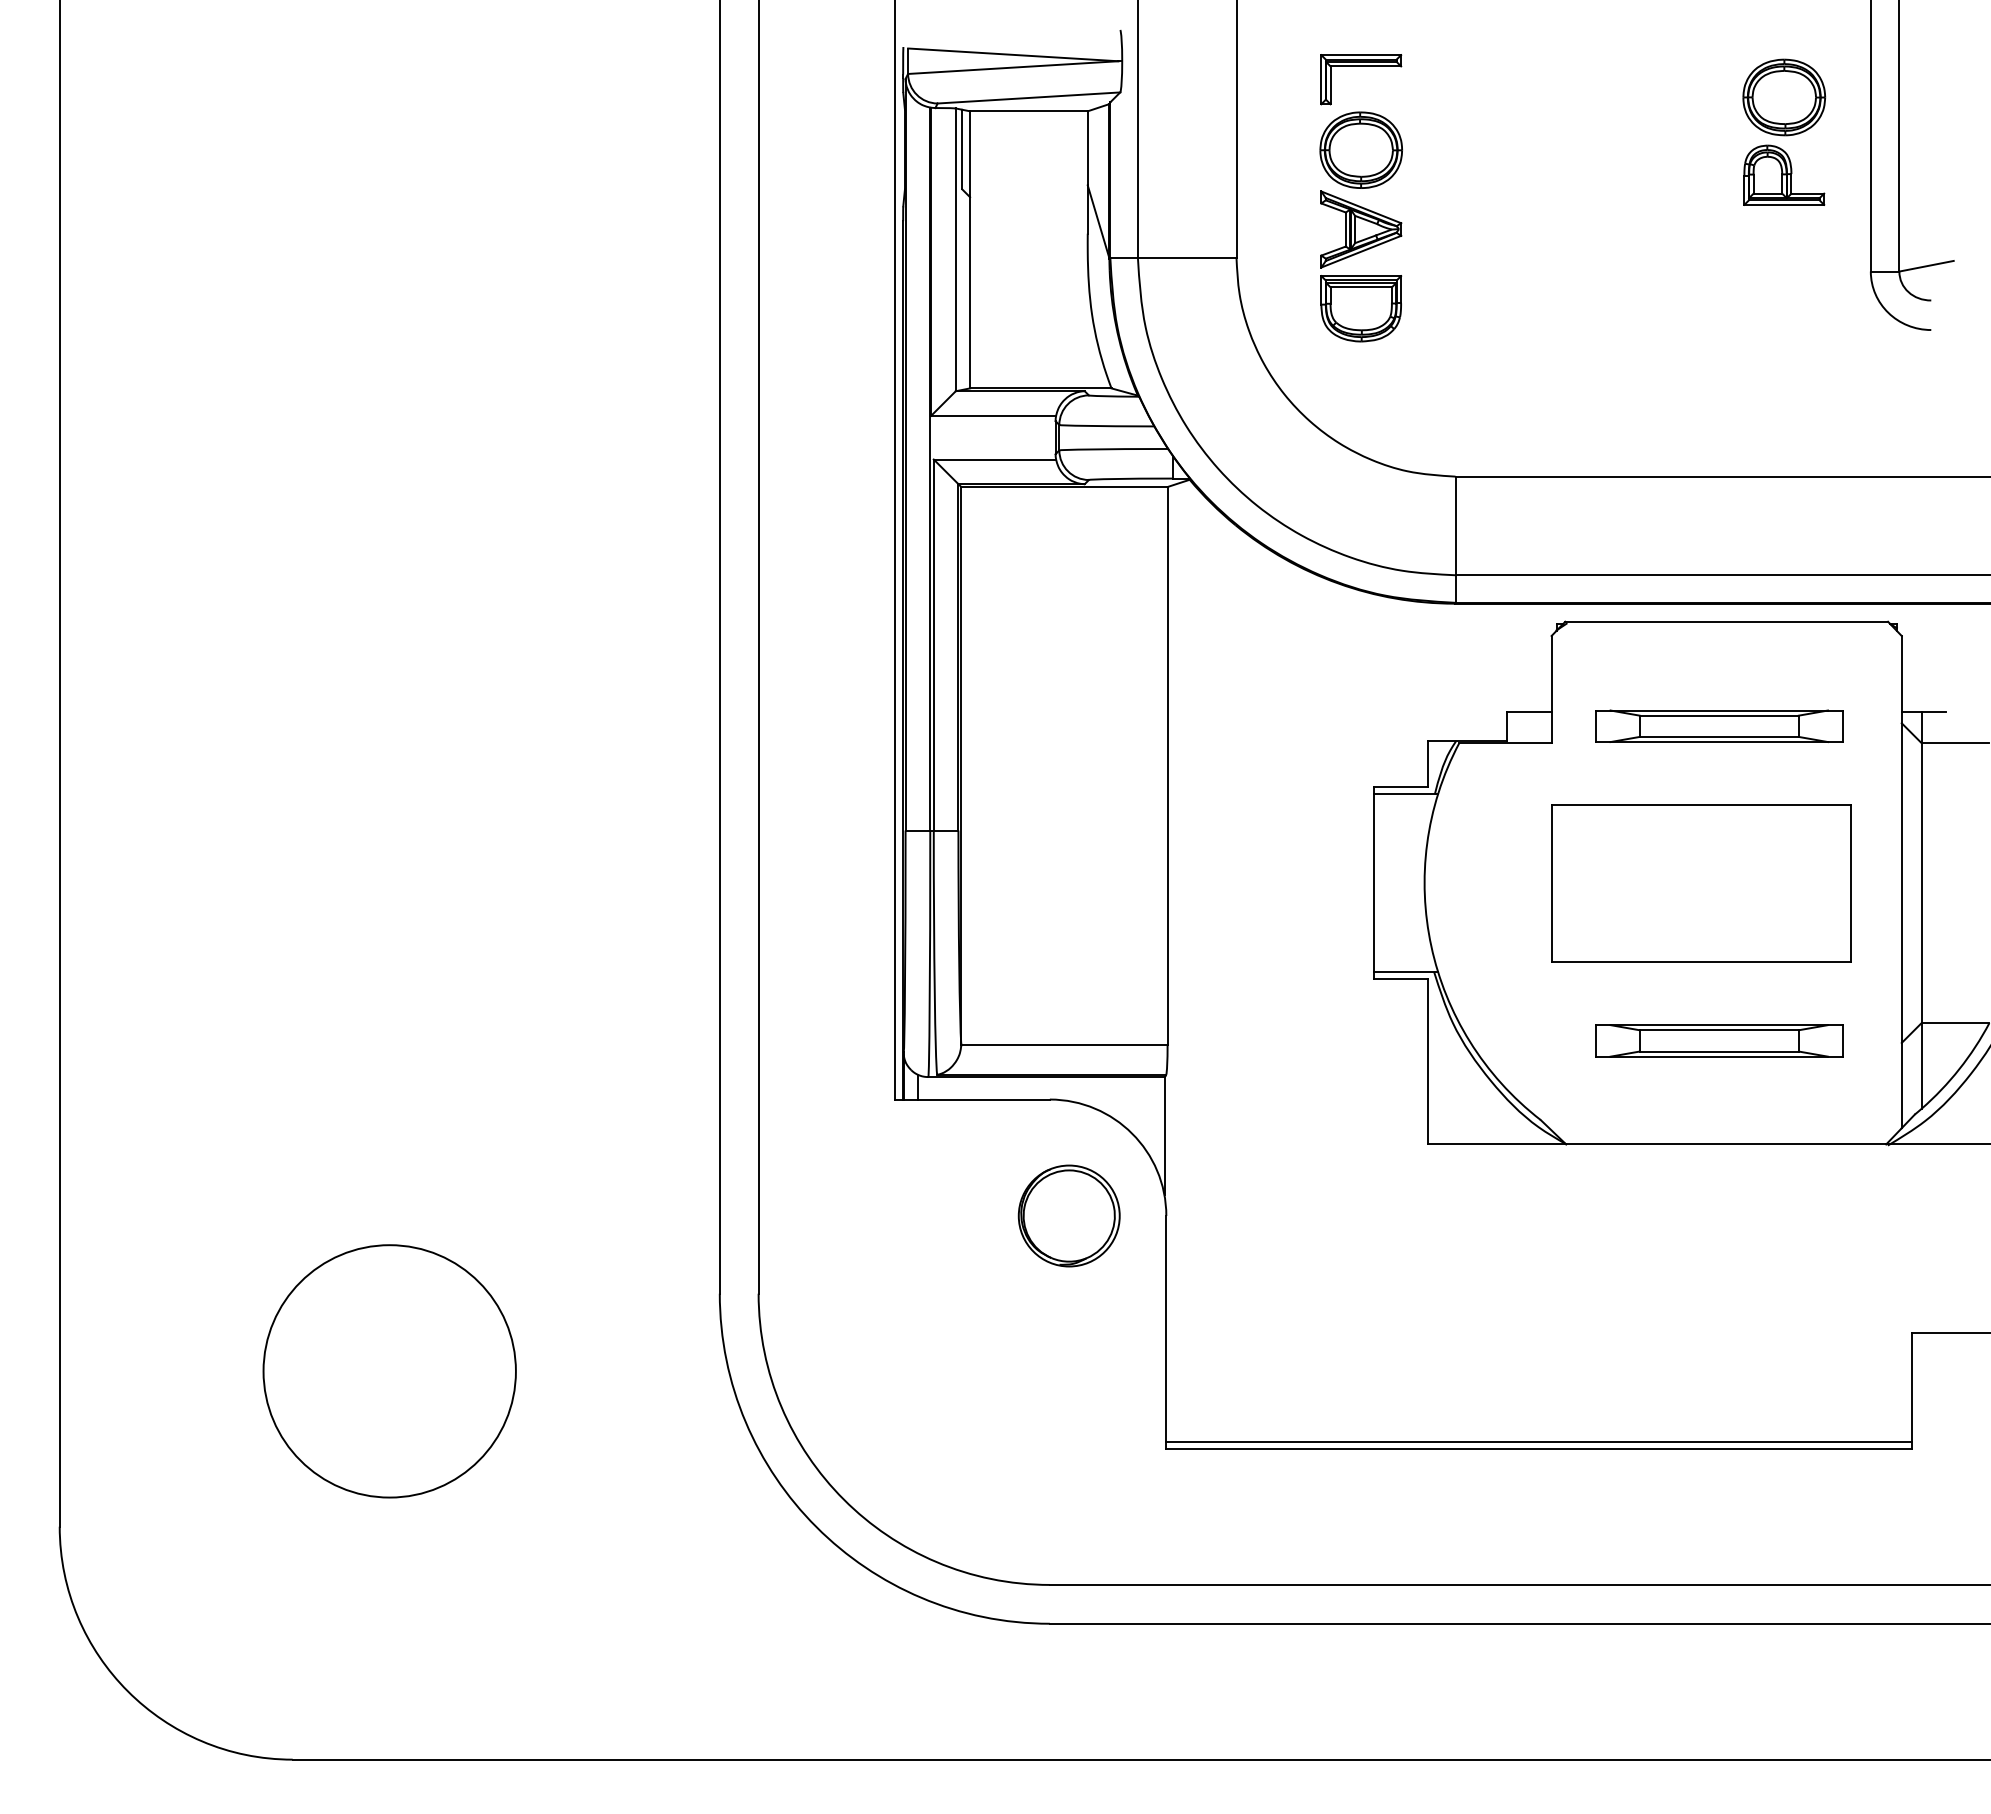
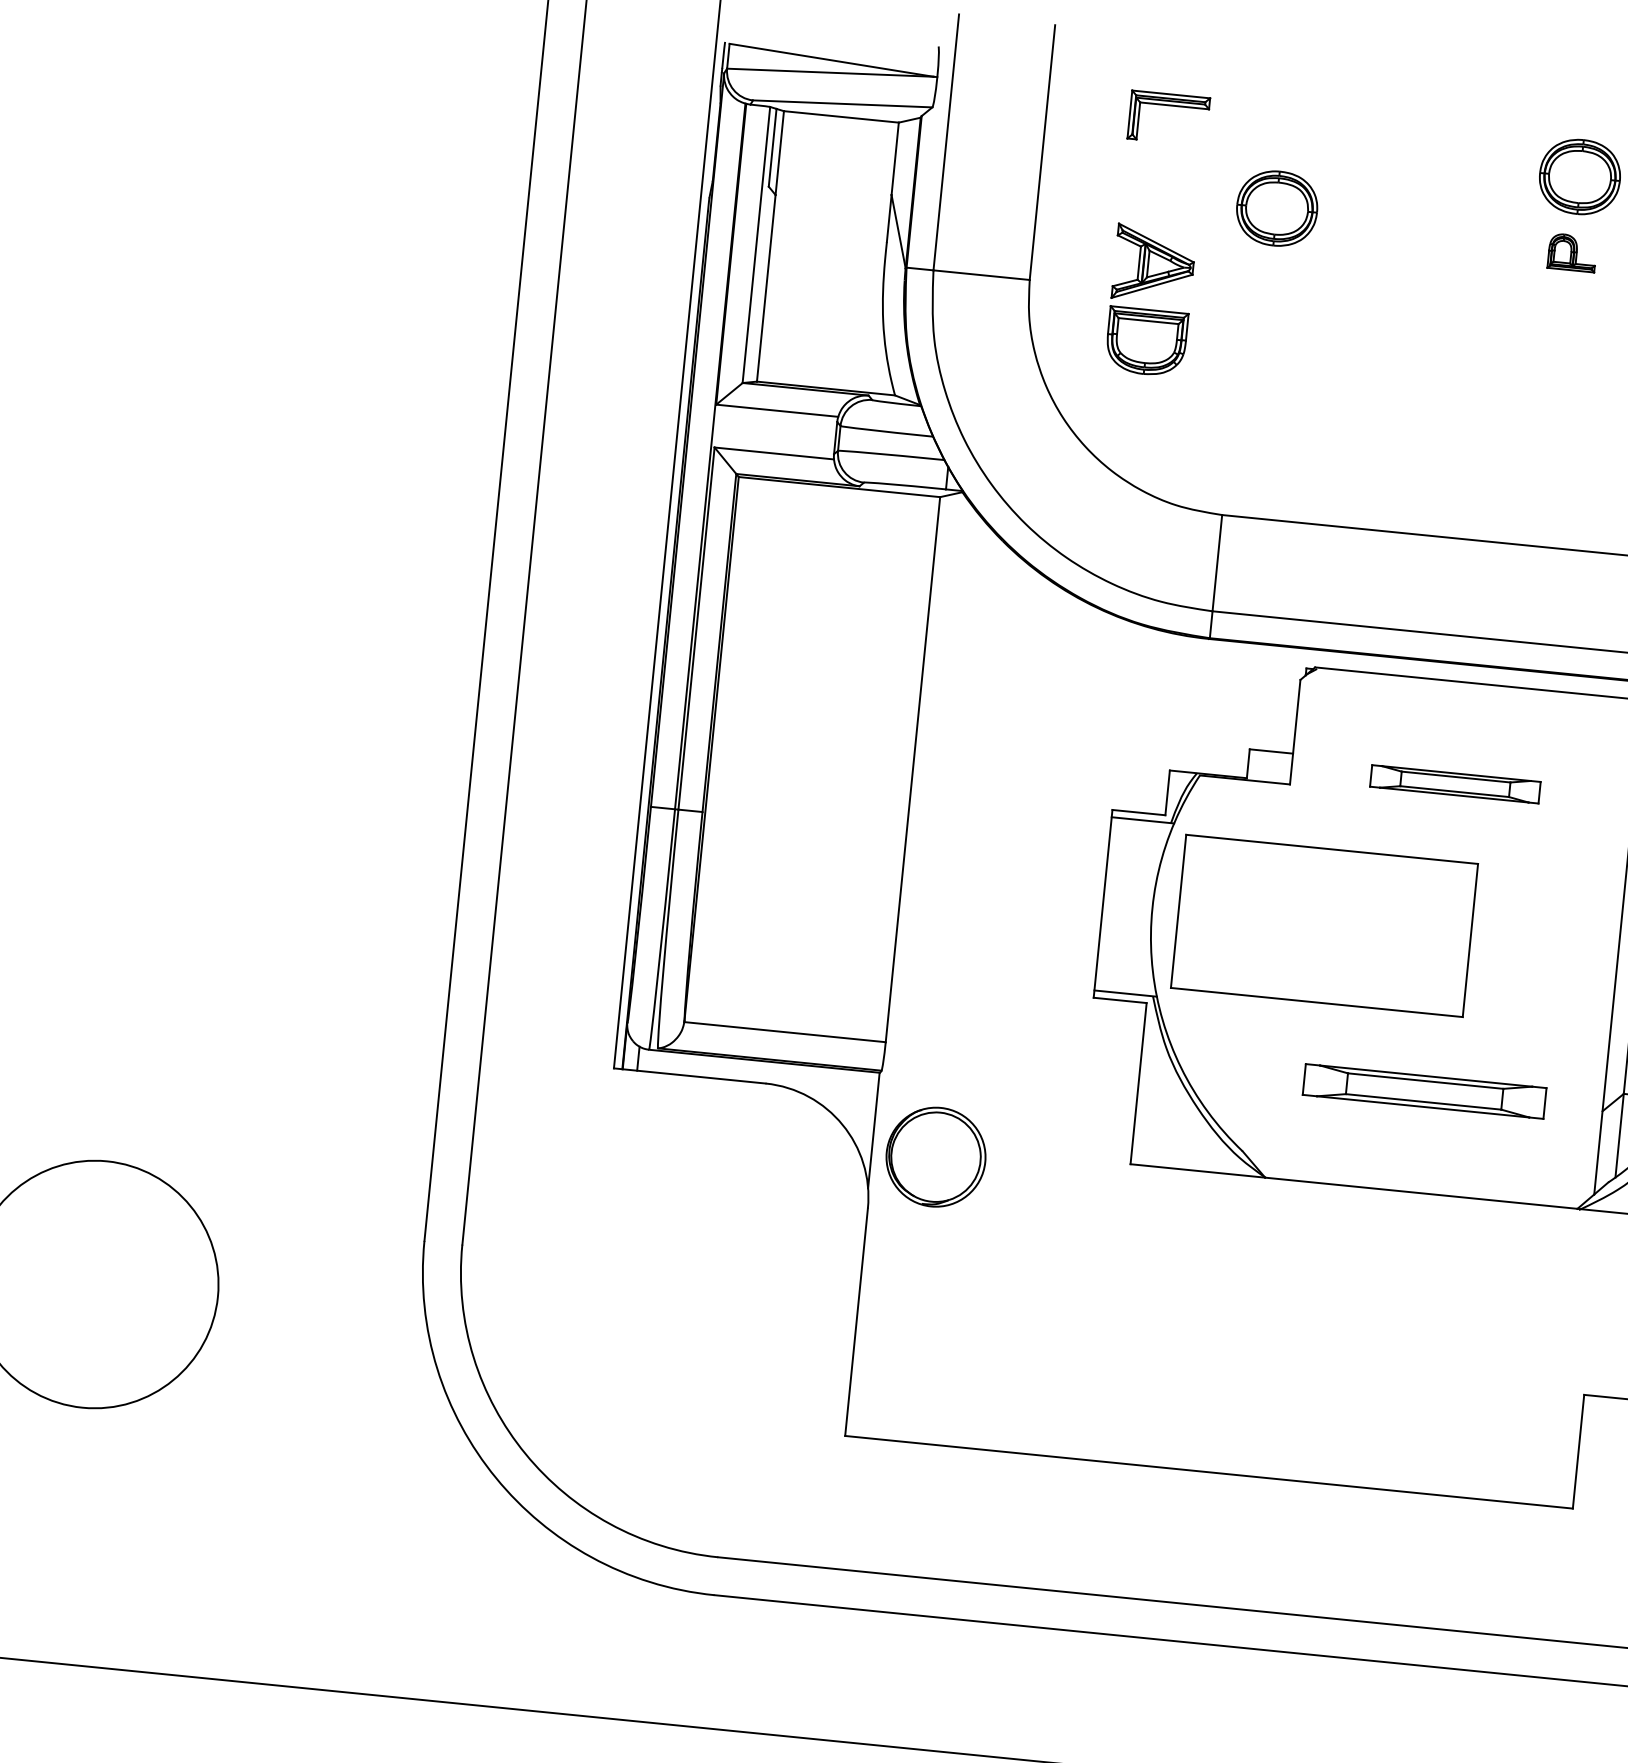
part: (1360, 149) -> (1276, 207), moved
part: (1784, 174) -> (1572, 252), size x0.6
part: (1719, 725) -> (1455, 783), size x0.7
part: (1701, 883) -> (1324, 926), moved
part: (1068, 1215) -> (935, 1156), moved
line: (1538, 1442) -> (1209, 1465), removed

